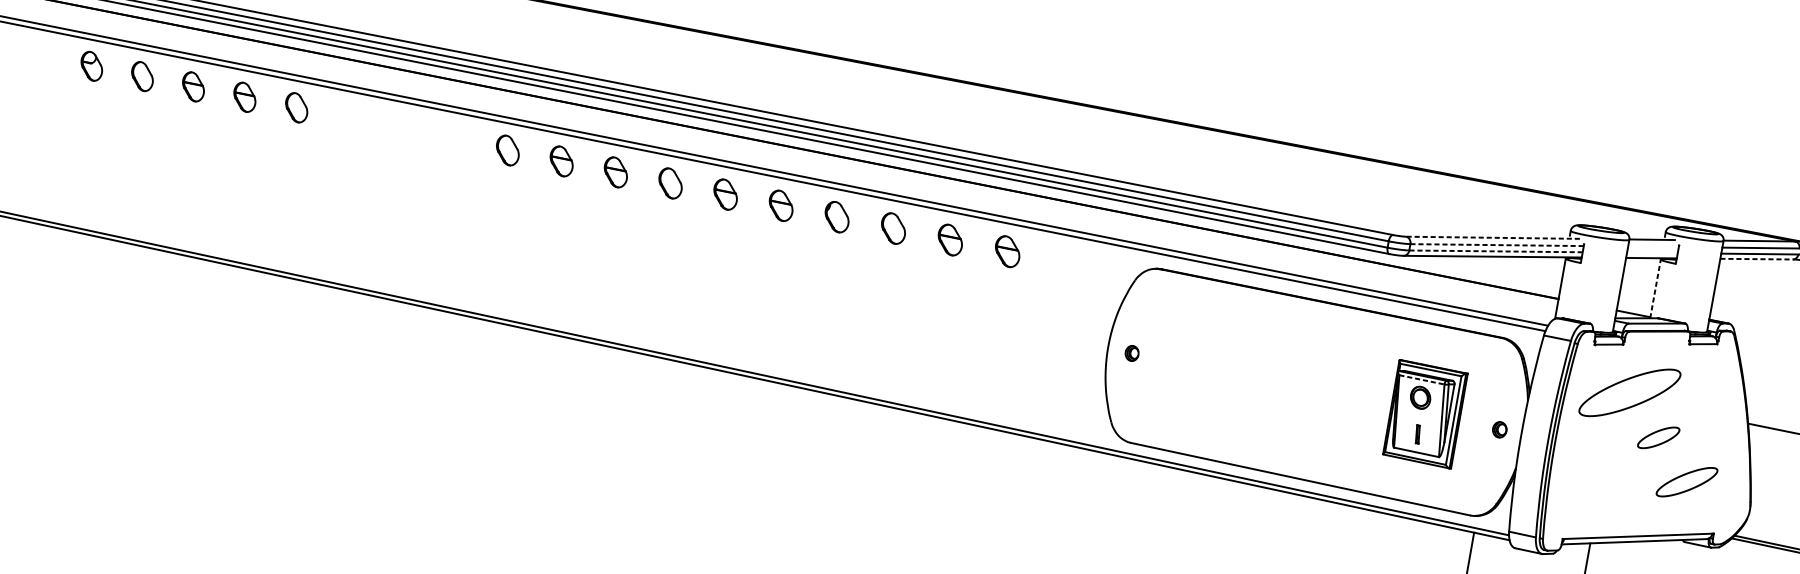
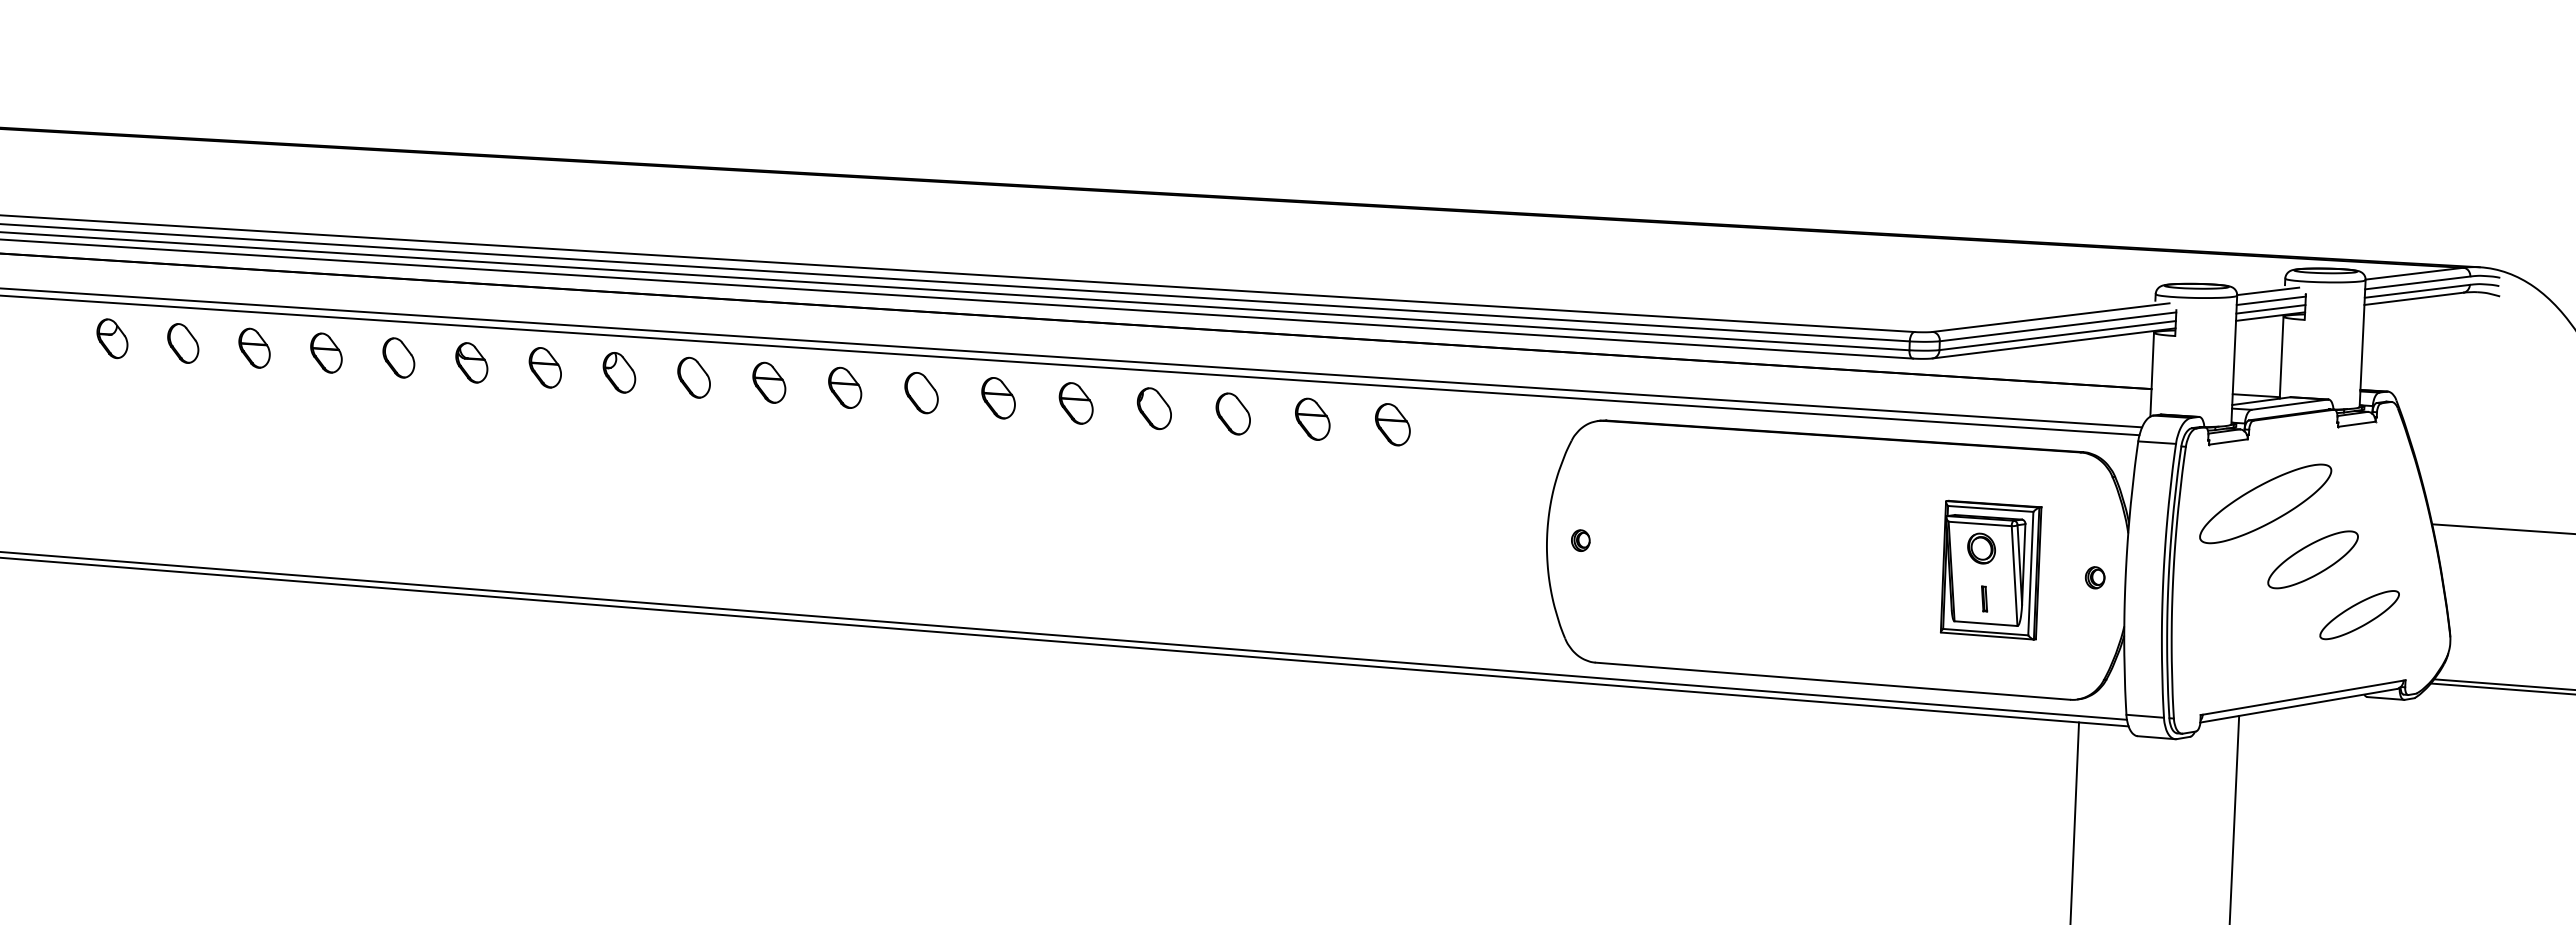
part: (348, 118) -> (471, 362), added
part: (400, 128) -> (544, 367), added
part: (454, 139) -> (619, 372), added
line: (1492, 237) -> (2050, 317), dashed -> solid
line: (1497, 244) -> (2058, 326), dashed -> solid
line: (1652, 246) -> (2270, 300), added
line: (1495, 251) -> (2057, 335), dashed -> solid
line: (1652, 253) -> (2270, 309), added
line: (1756, 258) -> (2413, 298), dashed -> solid
line: (1655, 288) -> (2281, 357), dashed -> solid
line: (1422, 379) -> (1980, 523), dashed -> solid
part: (1658, 437) -> (2312, 559), size x1.67

